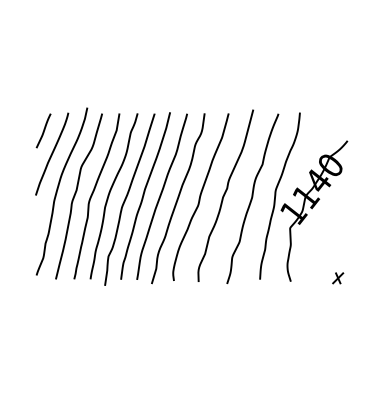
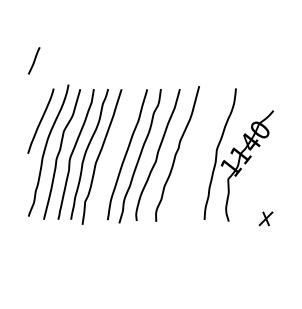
line: (43, 130) -> (34, 60), moved
curve: (144, 195) -> (113, 153), removed
curve: (252, 199) -> (198, 156), removed
part: (337, 277) -> (265, 218), size x1.6

